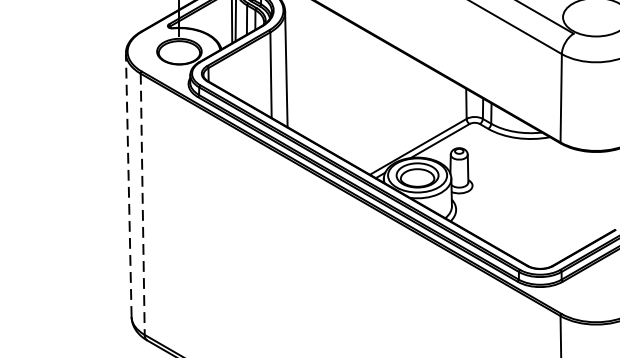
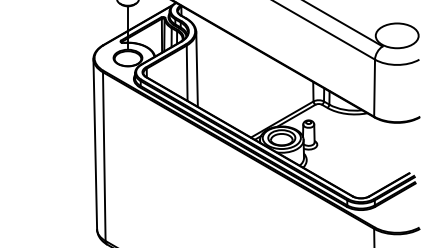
line: (129, 183) -> (95, 143), dashed -> solid
line: (143, 205) -> (104, 157), dashed -> solid

